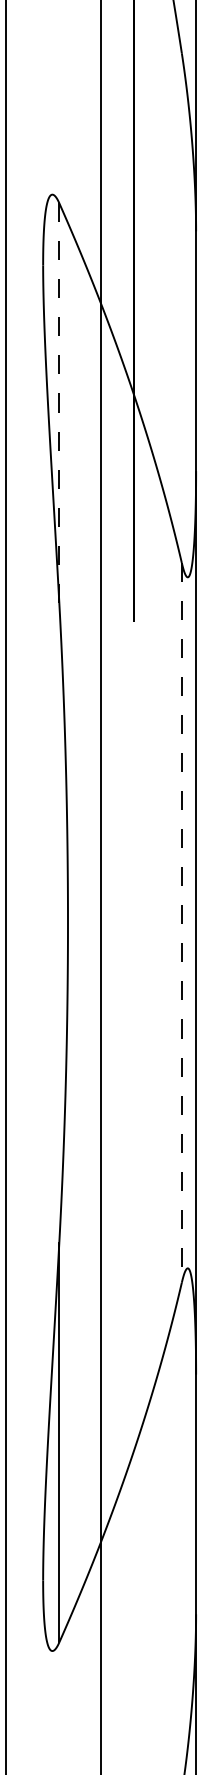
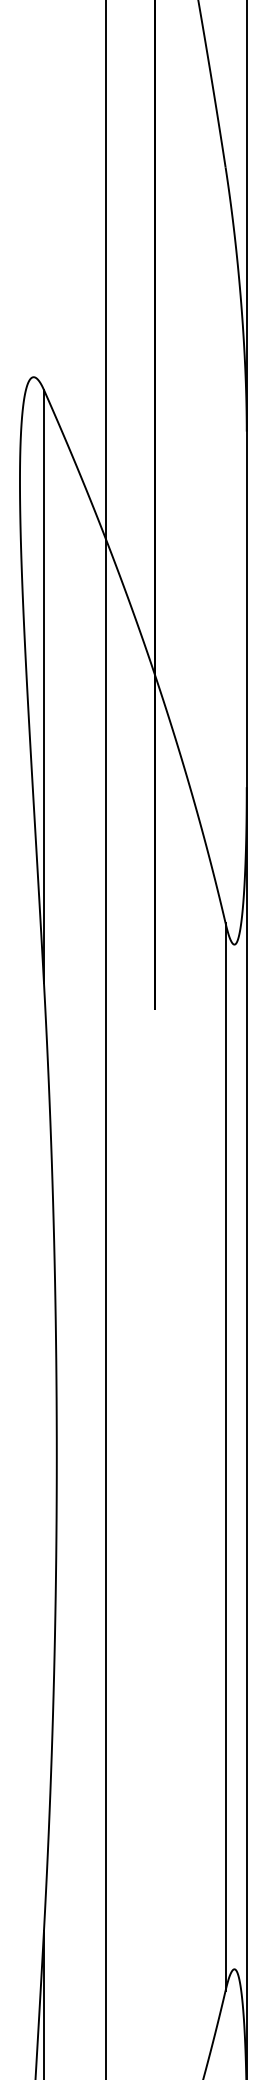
line: (59, 403) -> (44, 686), dashed -> solid
line: (181, 922) -> (225, 1456), dashed -> solid

